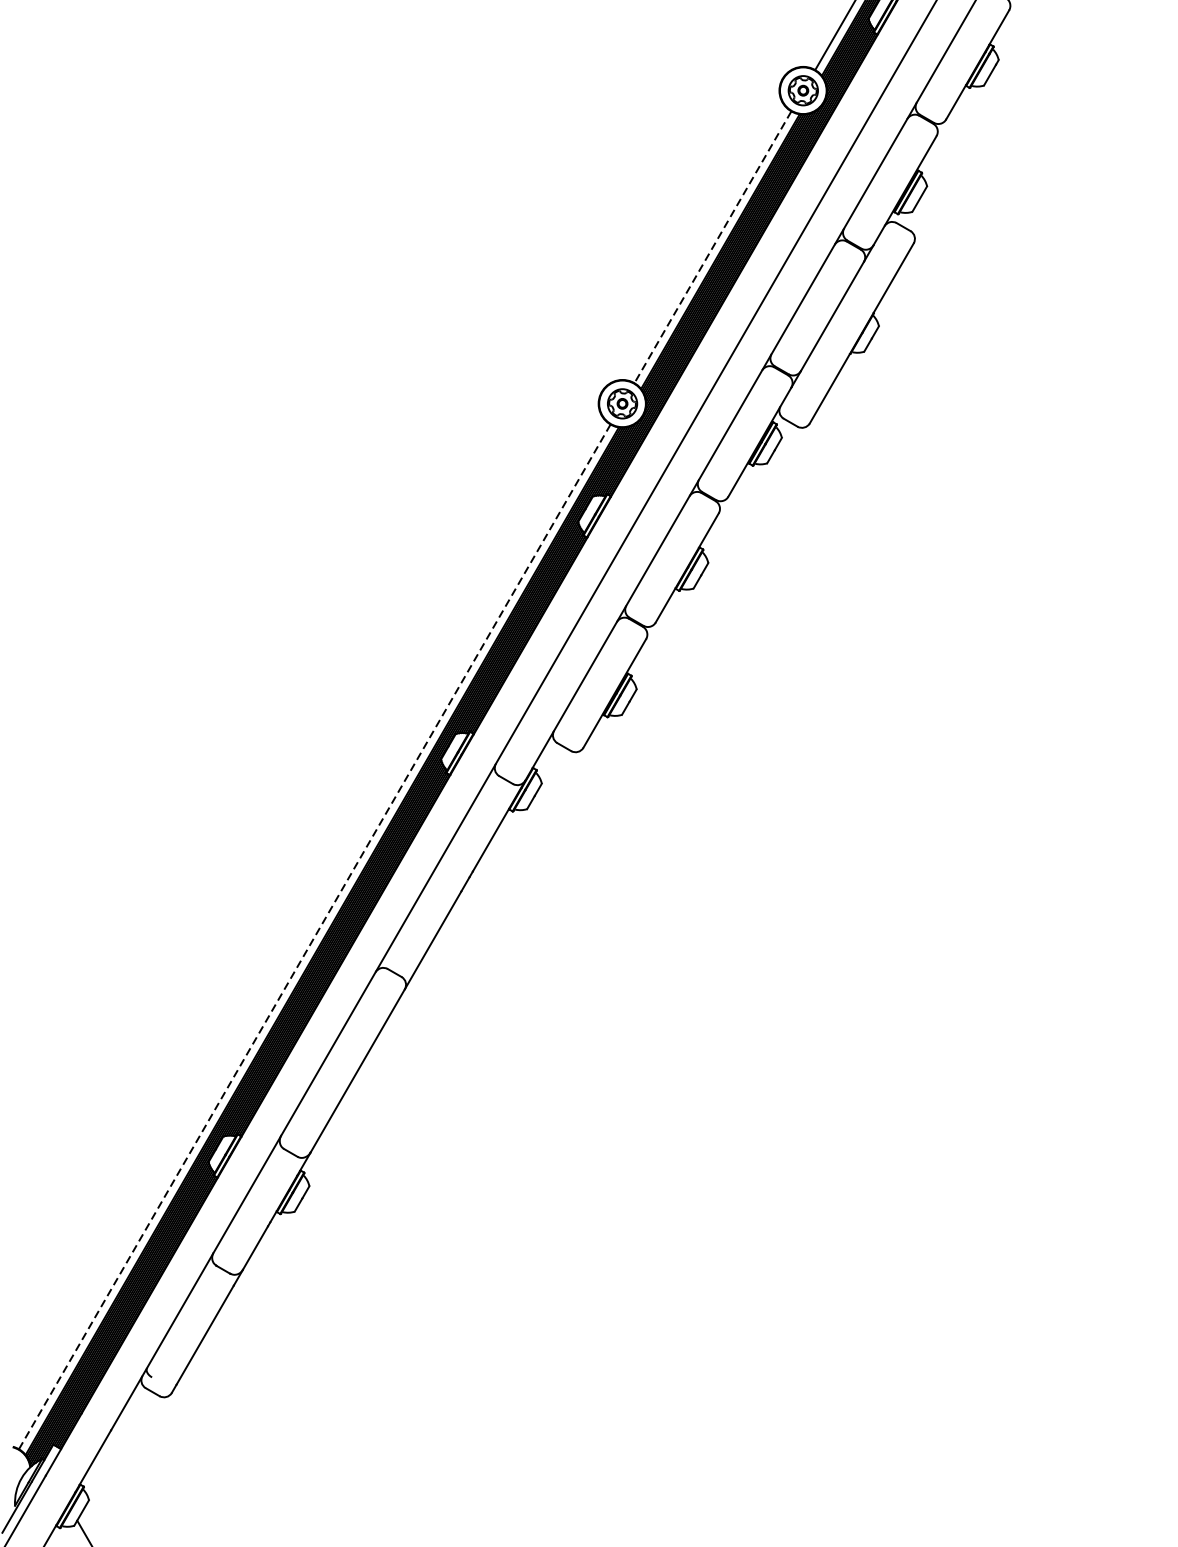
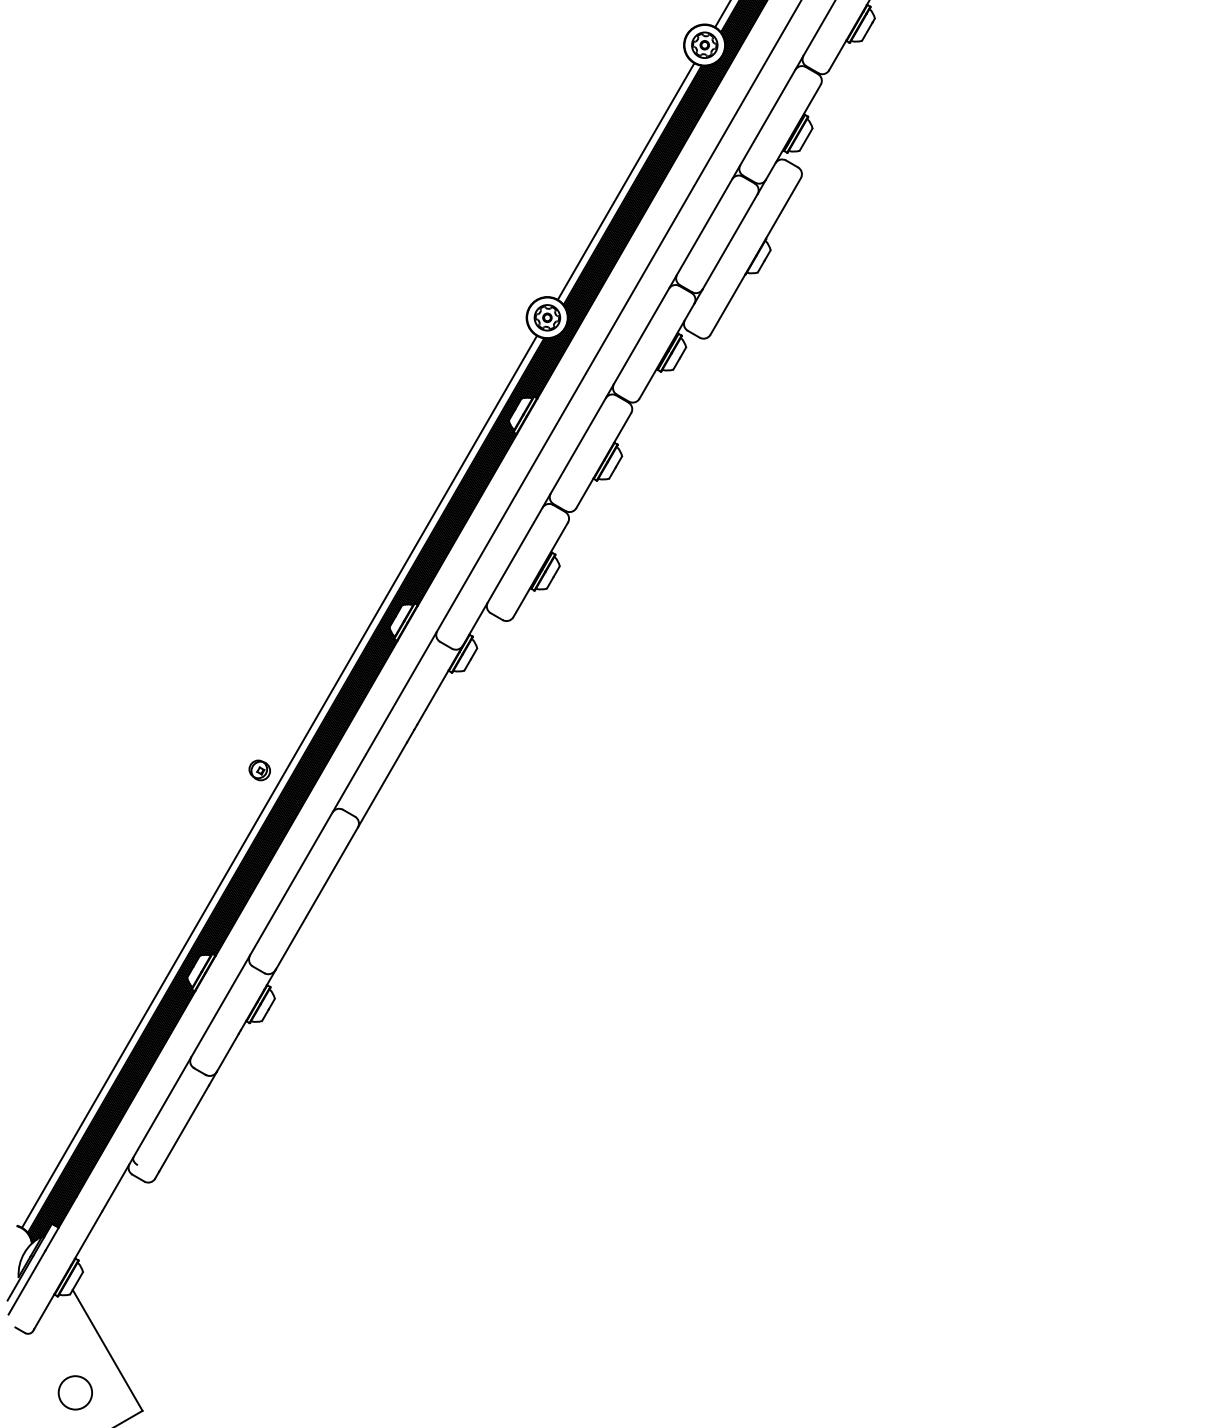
line: (713, 247) -> (626, 181), dashed -> solid
part: (291, 923) -> (259, 770), added
line: (314, 936) -> (279, 781), dashed -> solid

